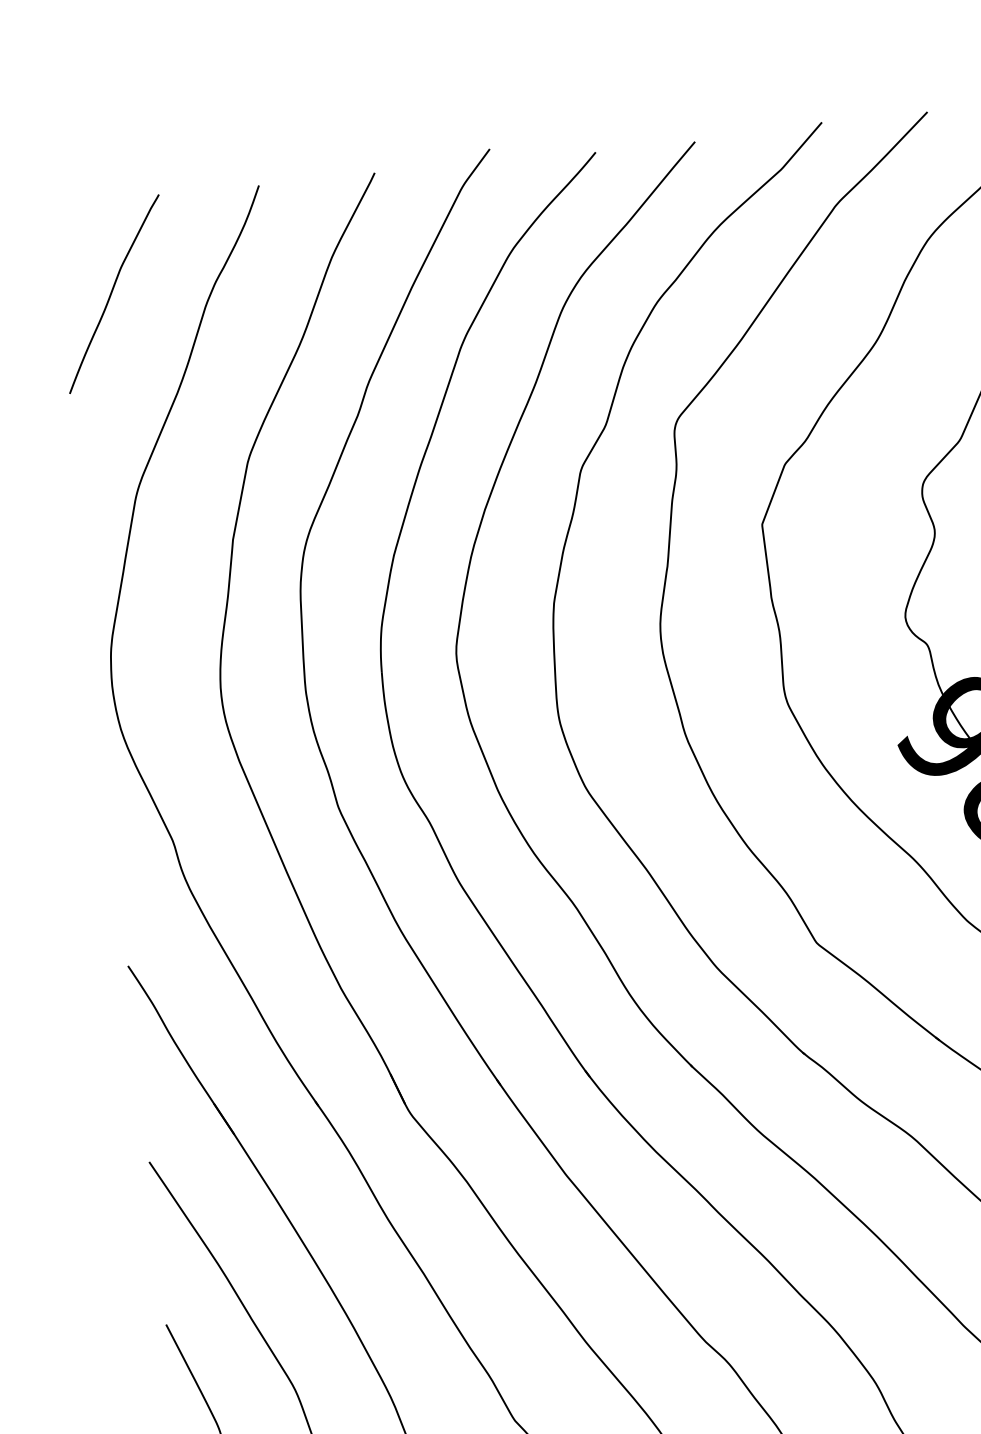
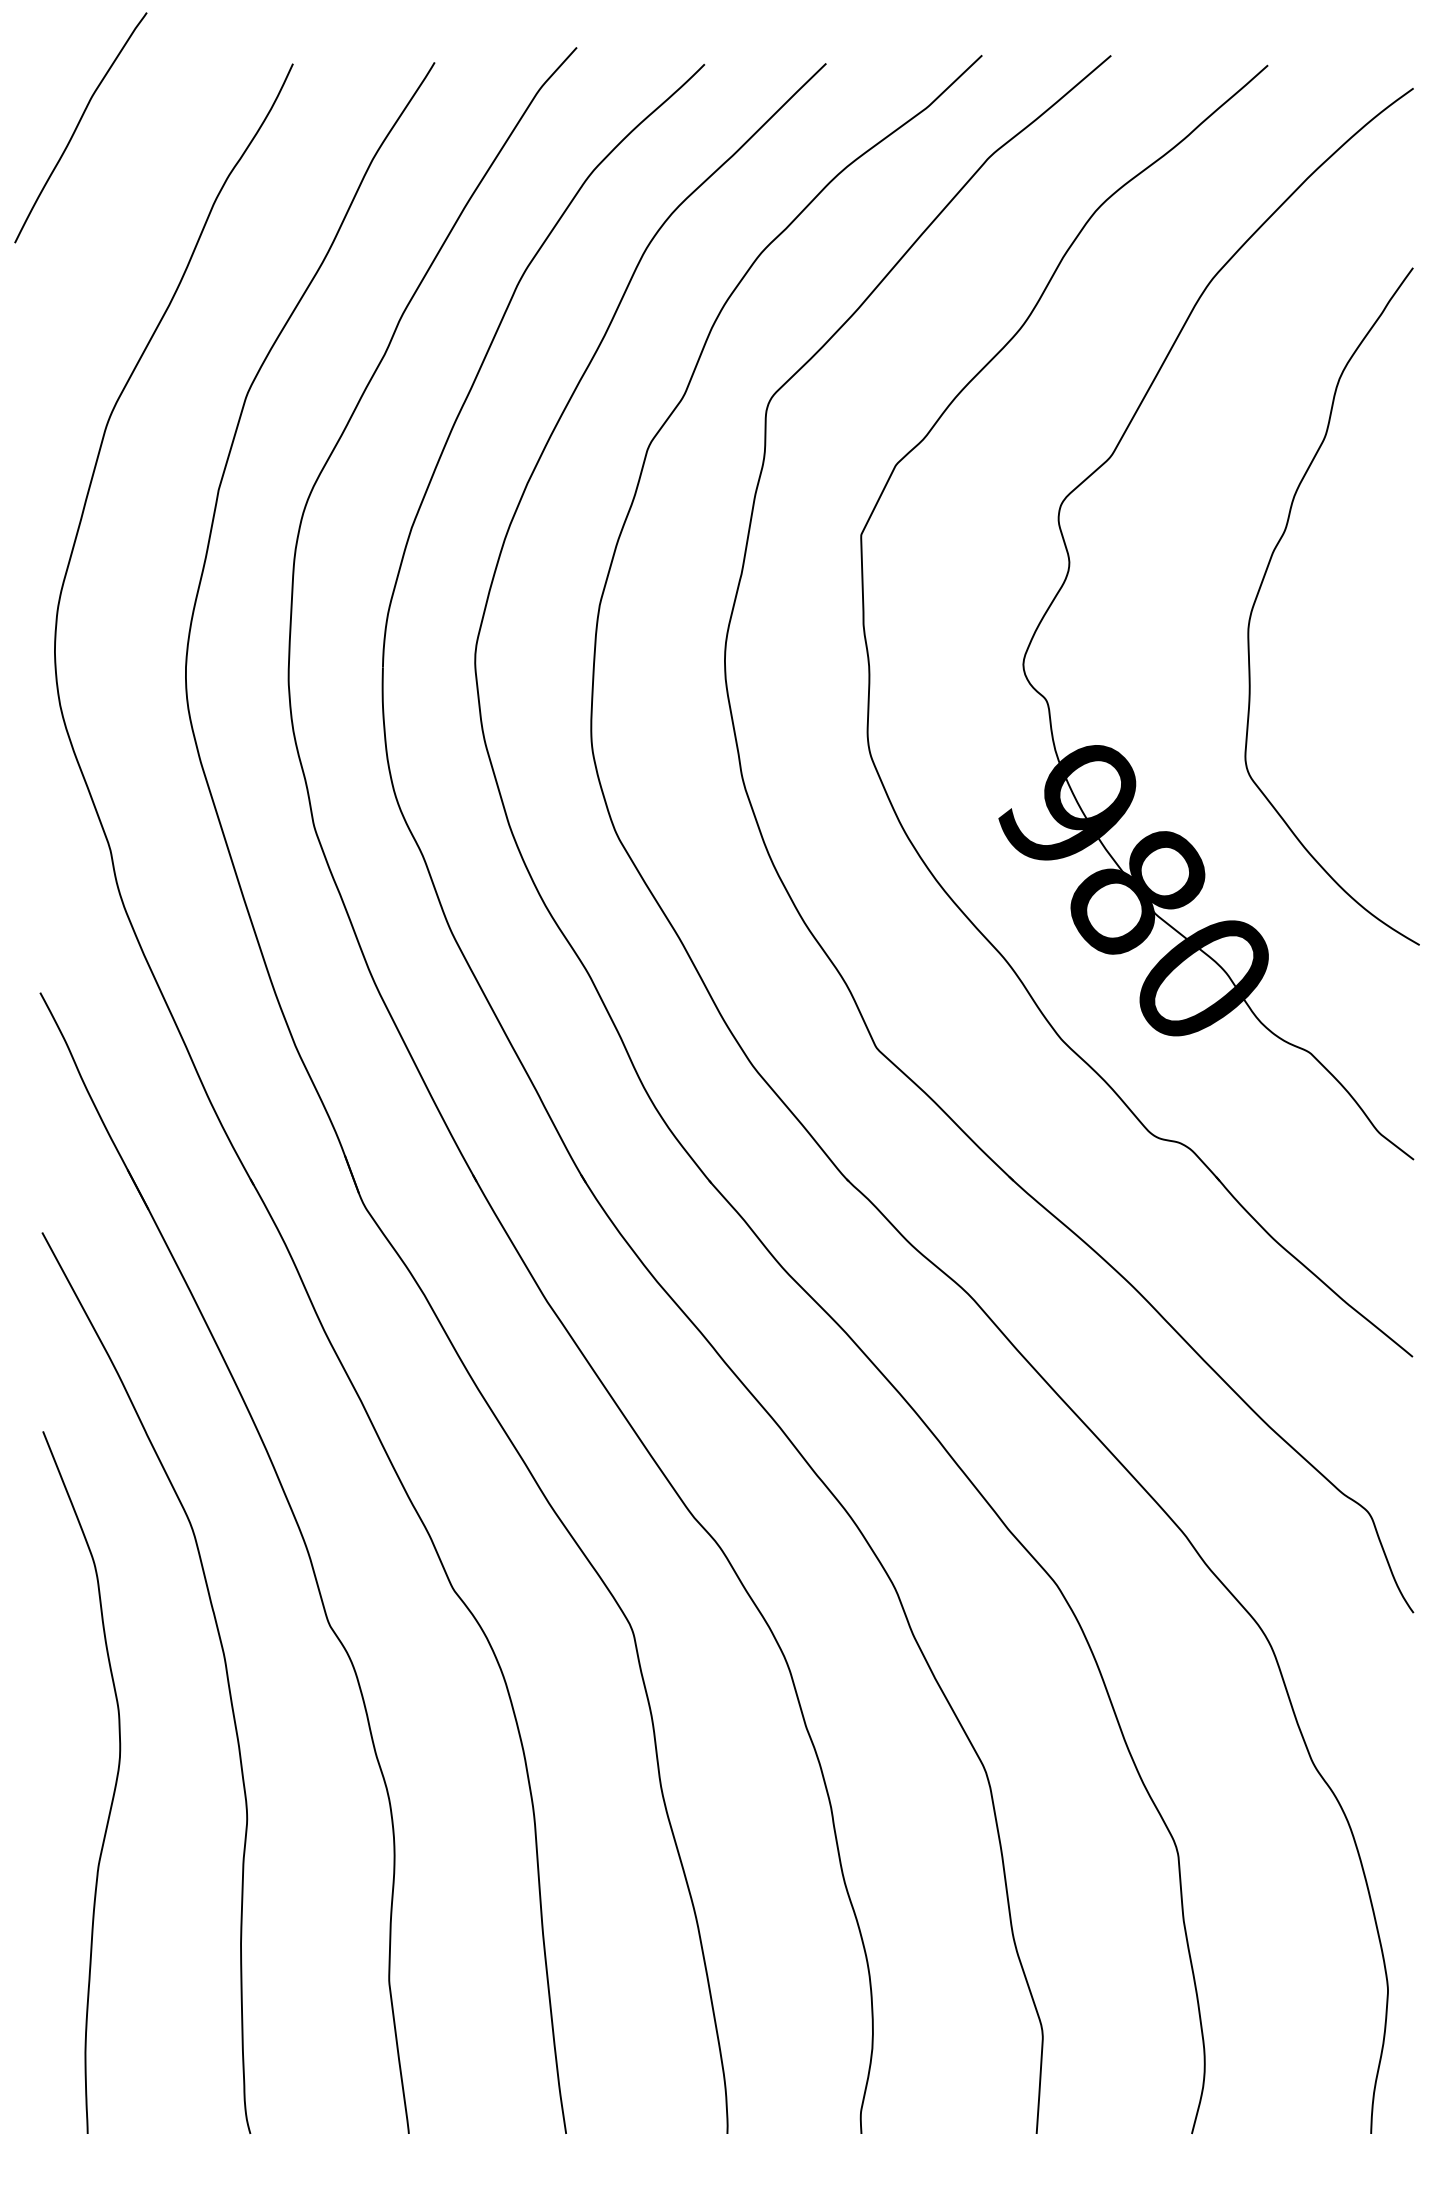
curve: (112, 293) -> (78, 126), moved

